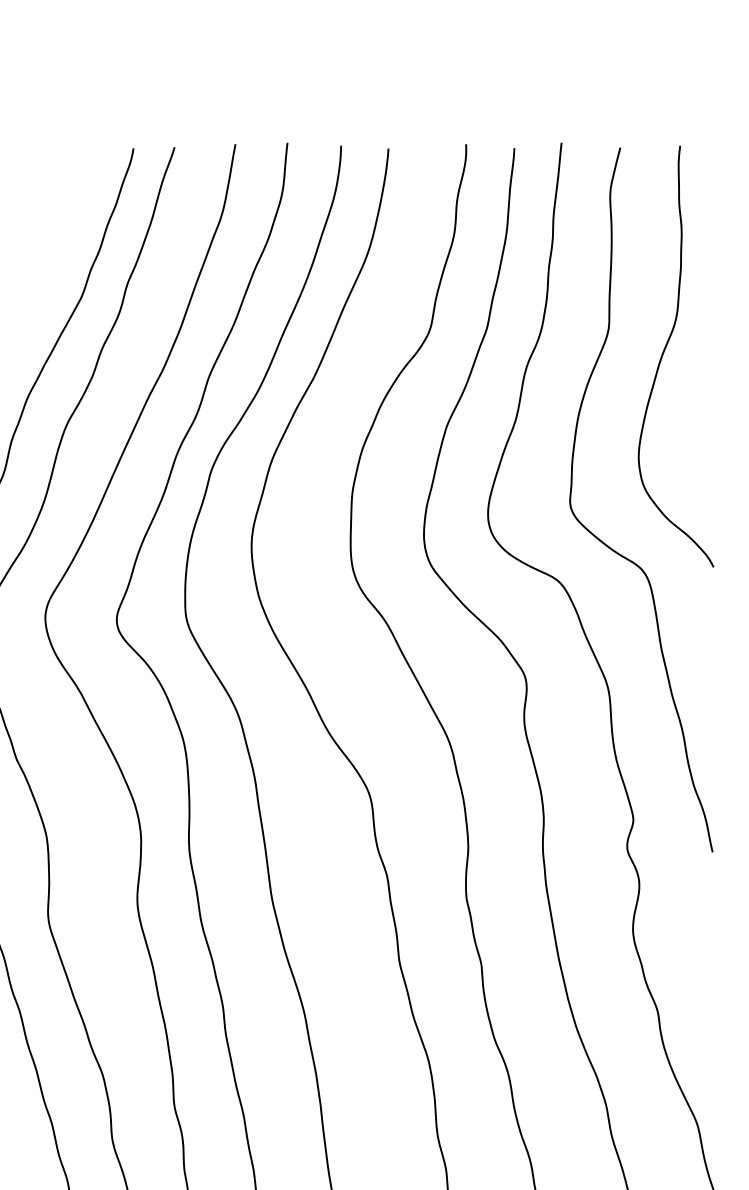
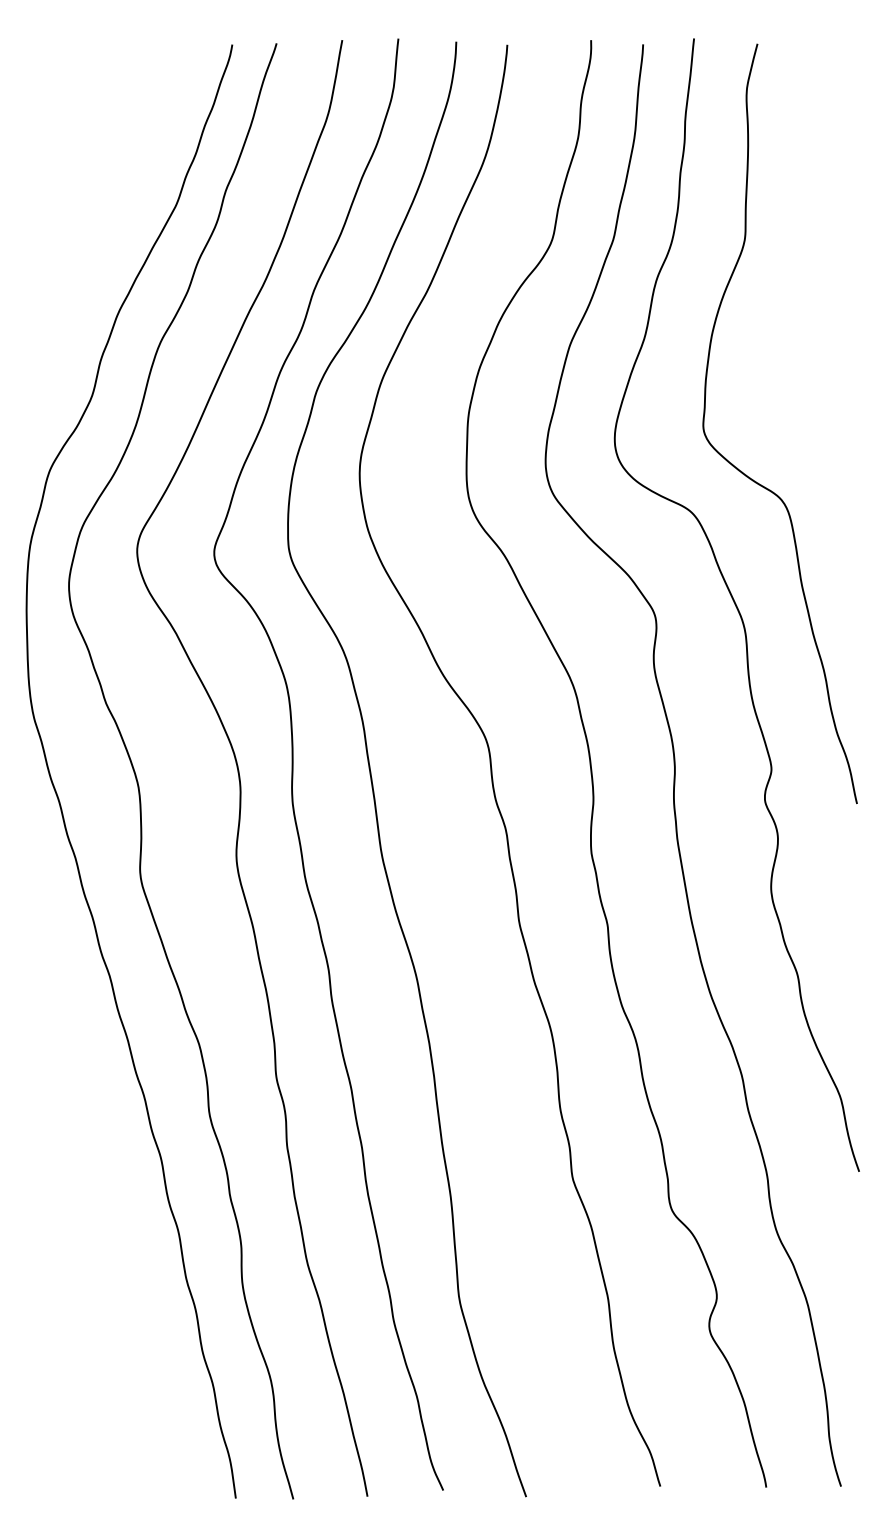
curve: (664, 351) -> (805, 263), removed

